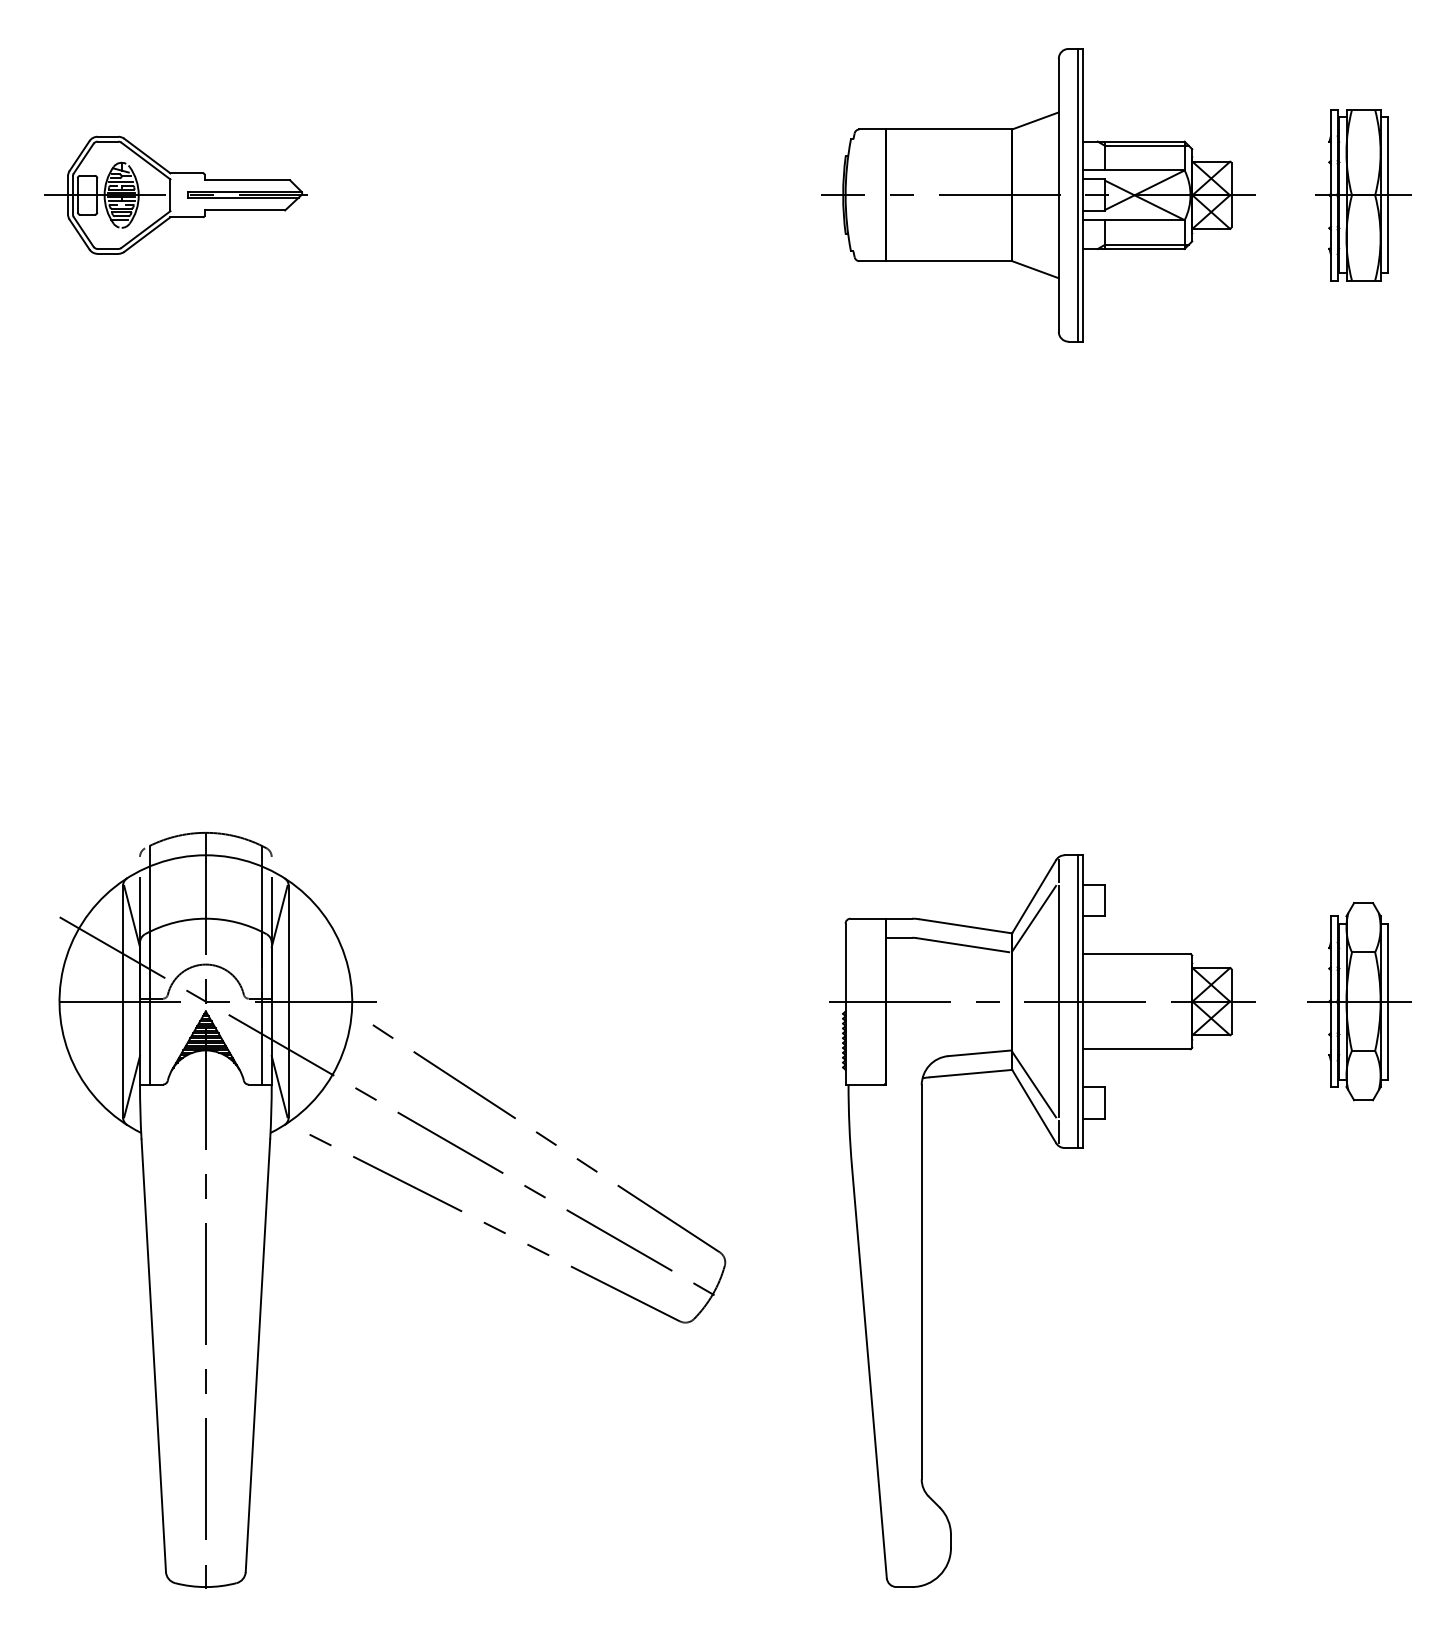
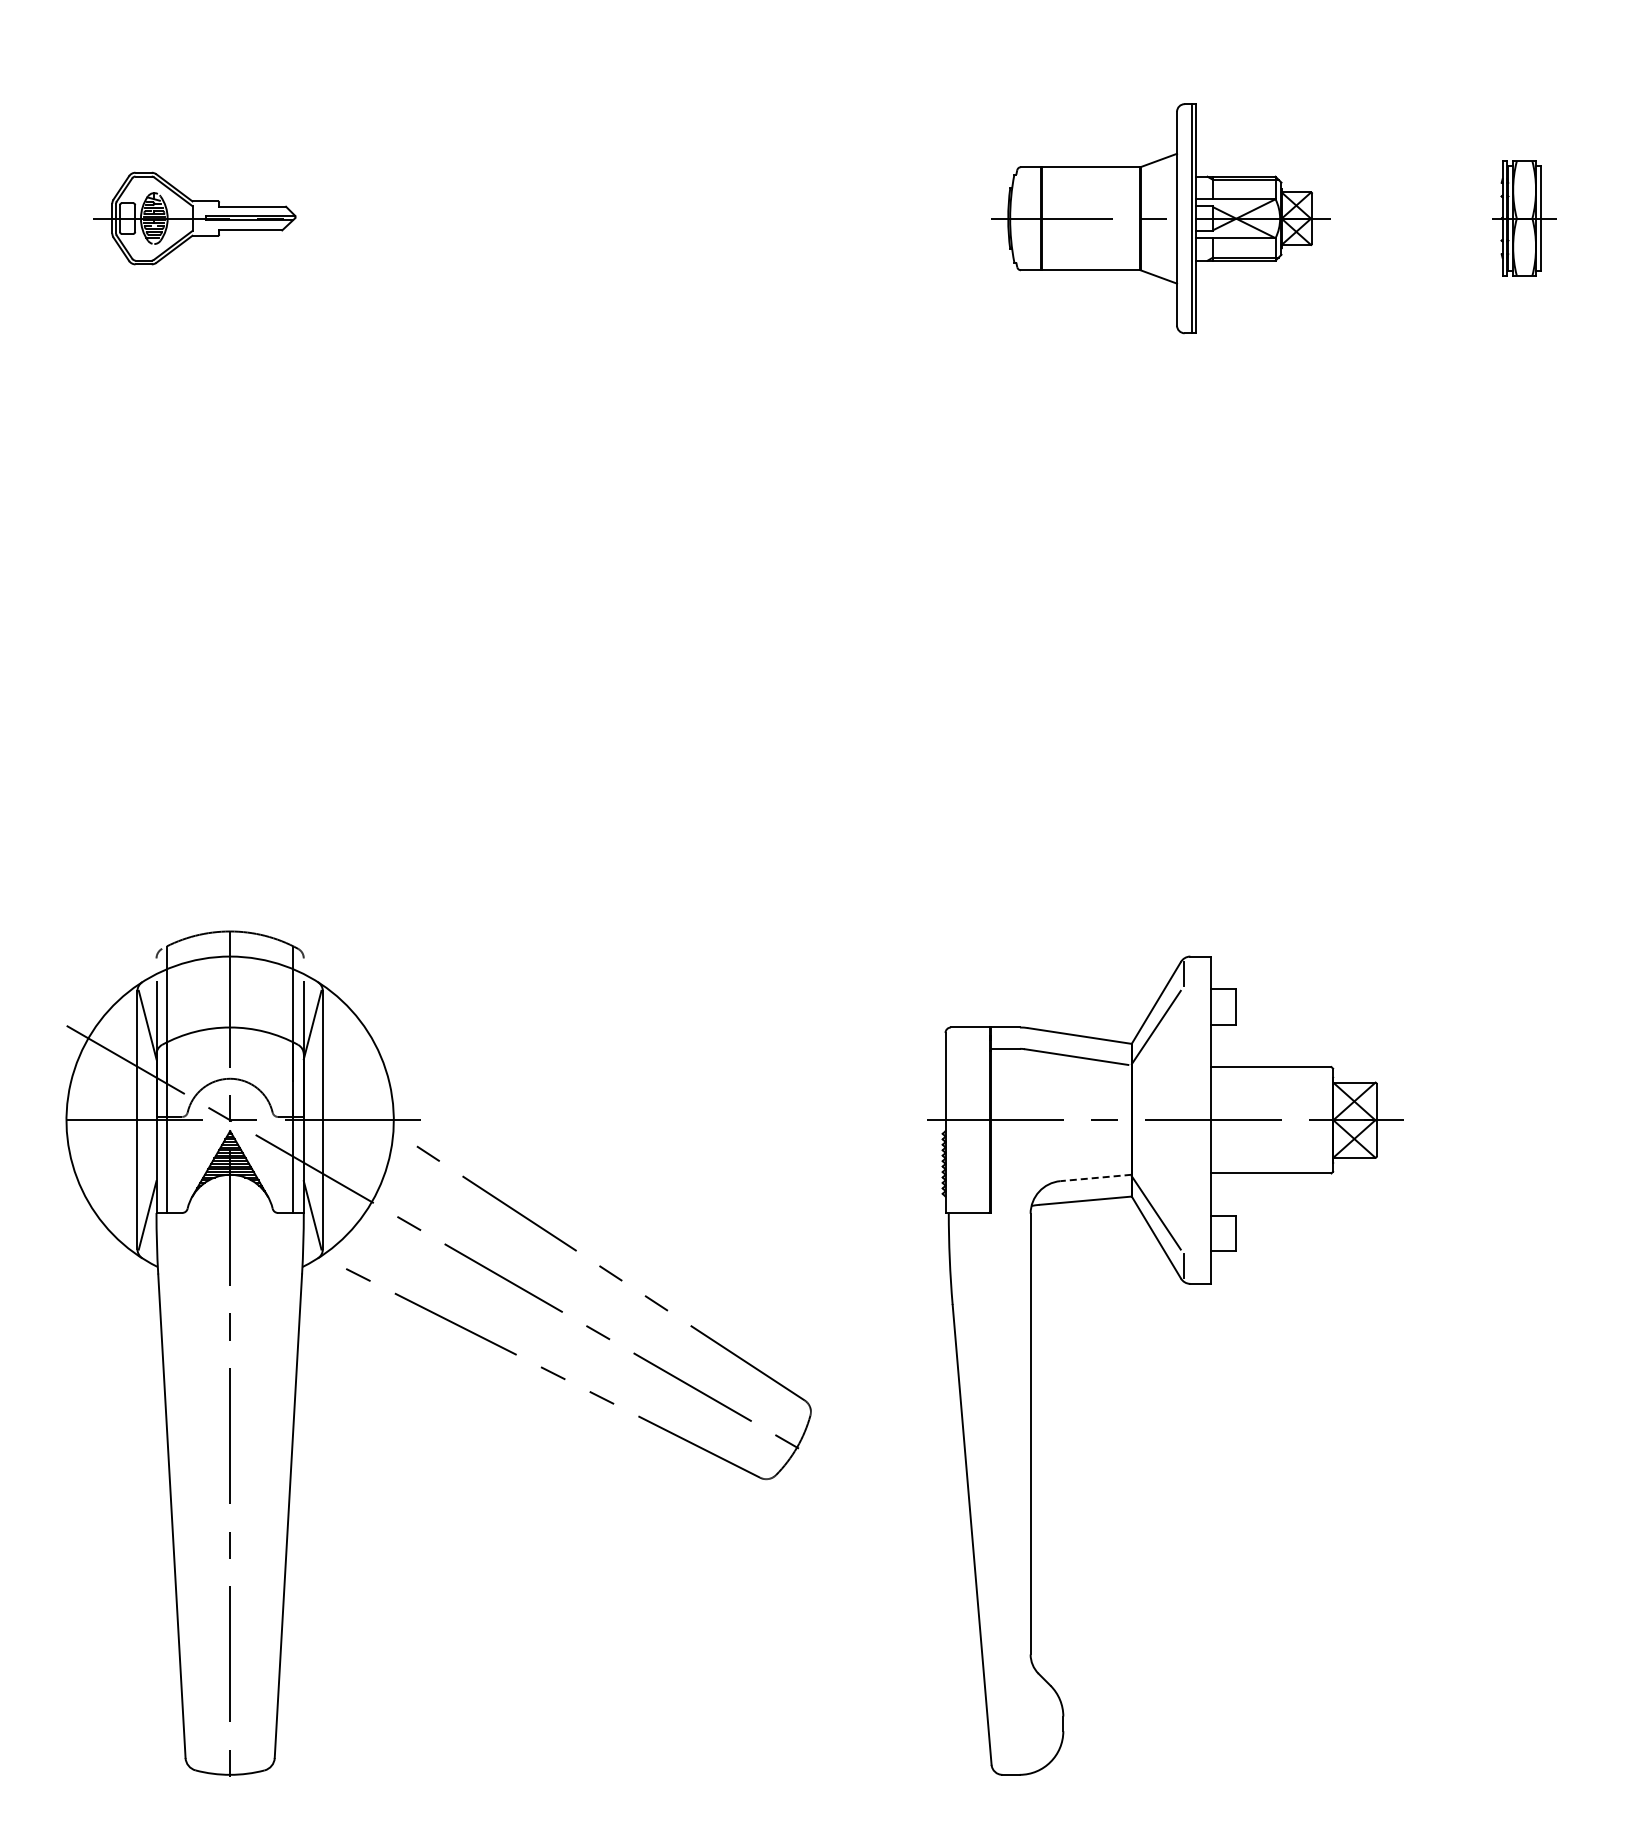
part: (175, 195) -> (196, 218), size x0.7
part: (1037, 195) -> (1160, 218), size x0.7
part: (1363, 195) -> (1524, 218), size x0.6
line: (1058, 1000) -> (1183, 1119), removed
line: (1078, 1000) -> (1205, 1119), removed
part: (1358, 1001) -> (1519, 1120), removed
line: (979, 1052) -> (1095, 1177), solid -> dashed

